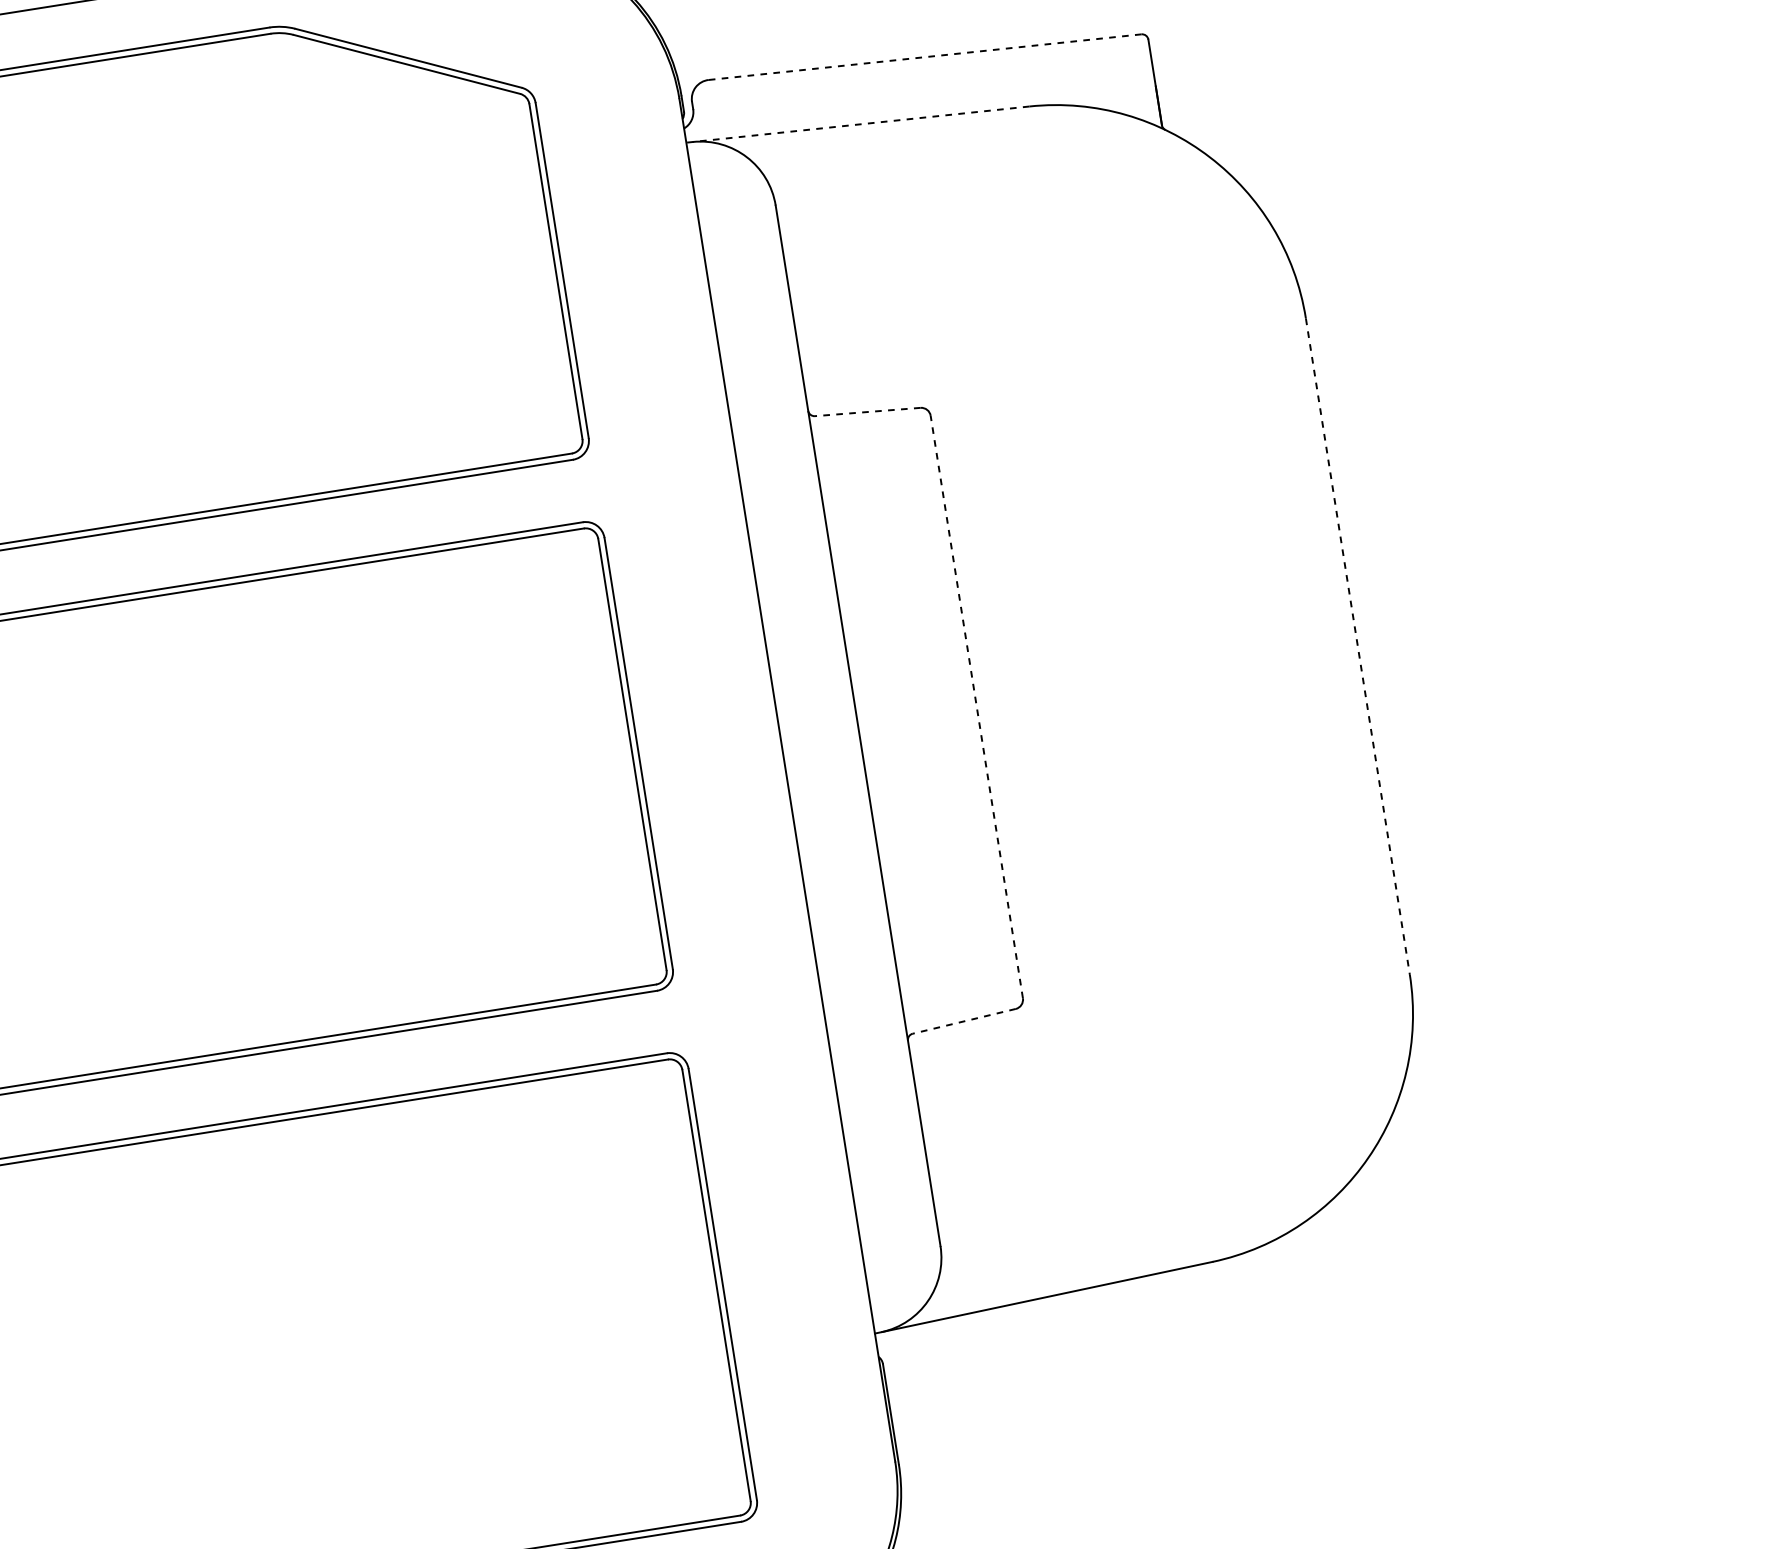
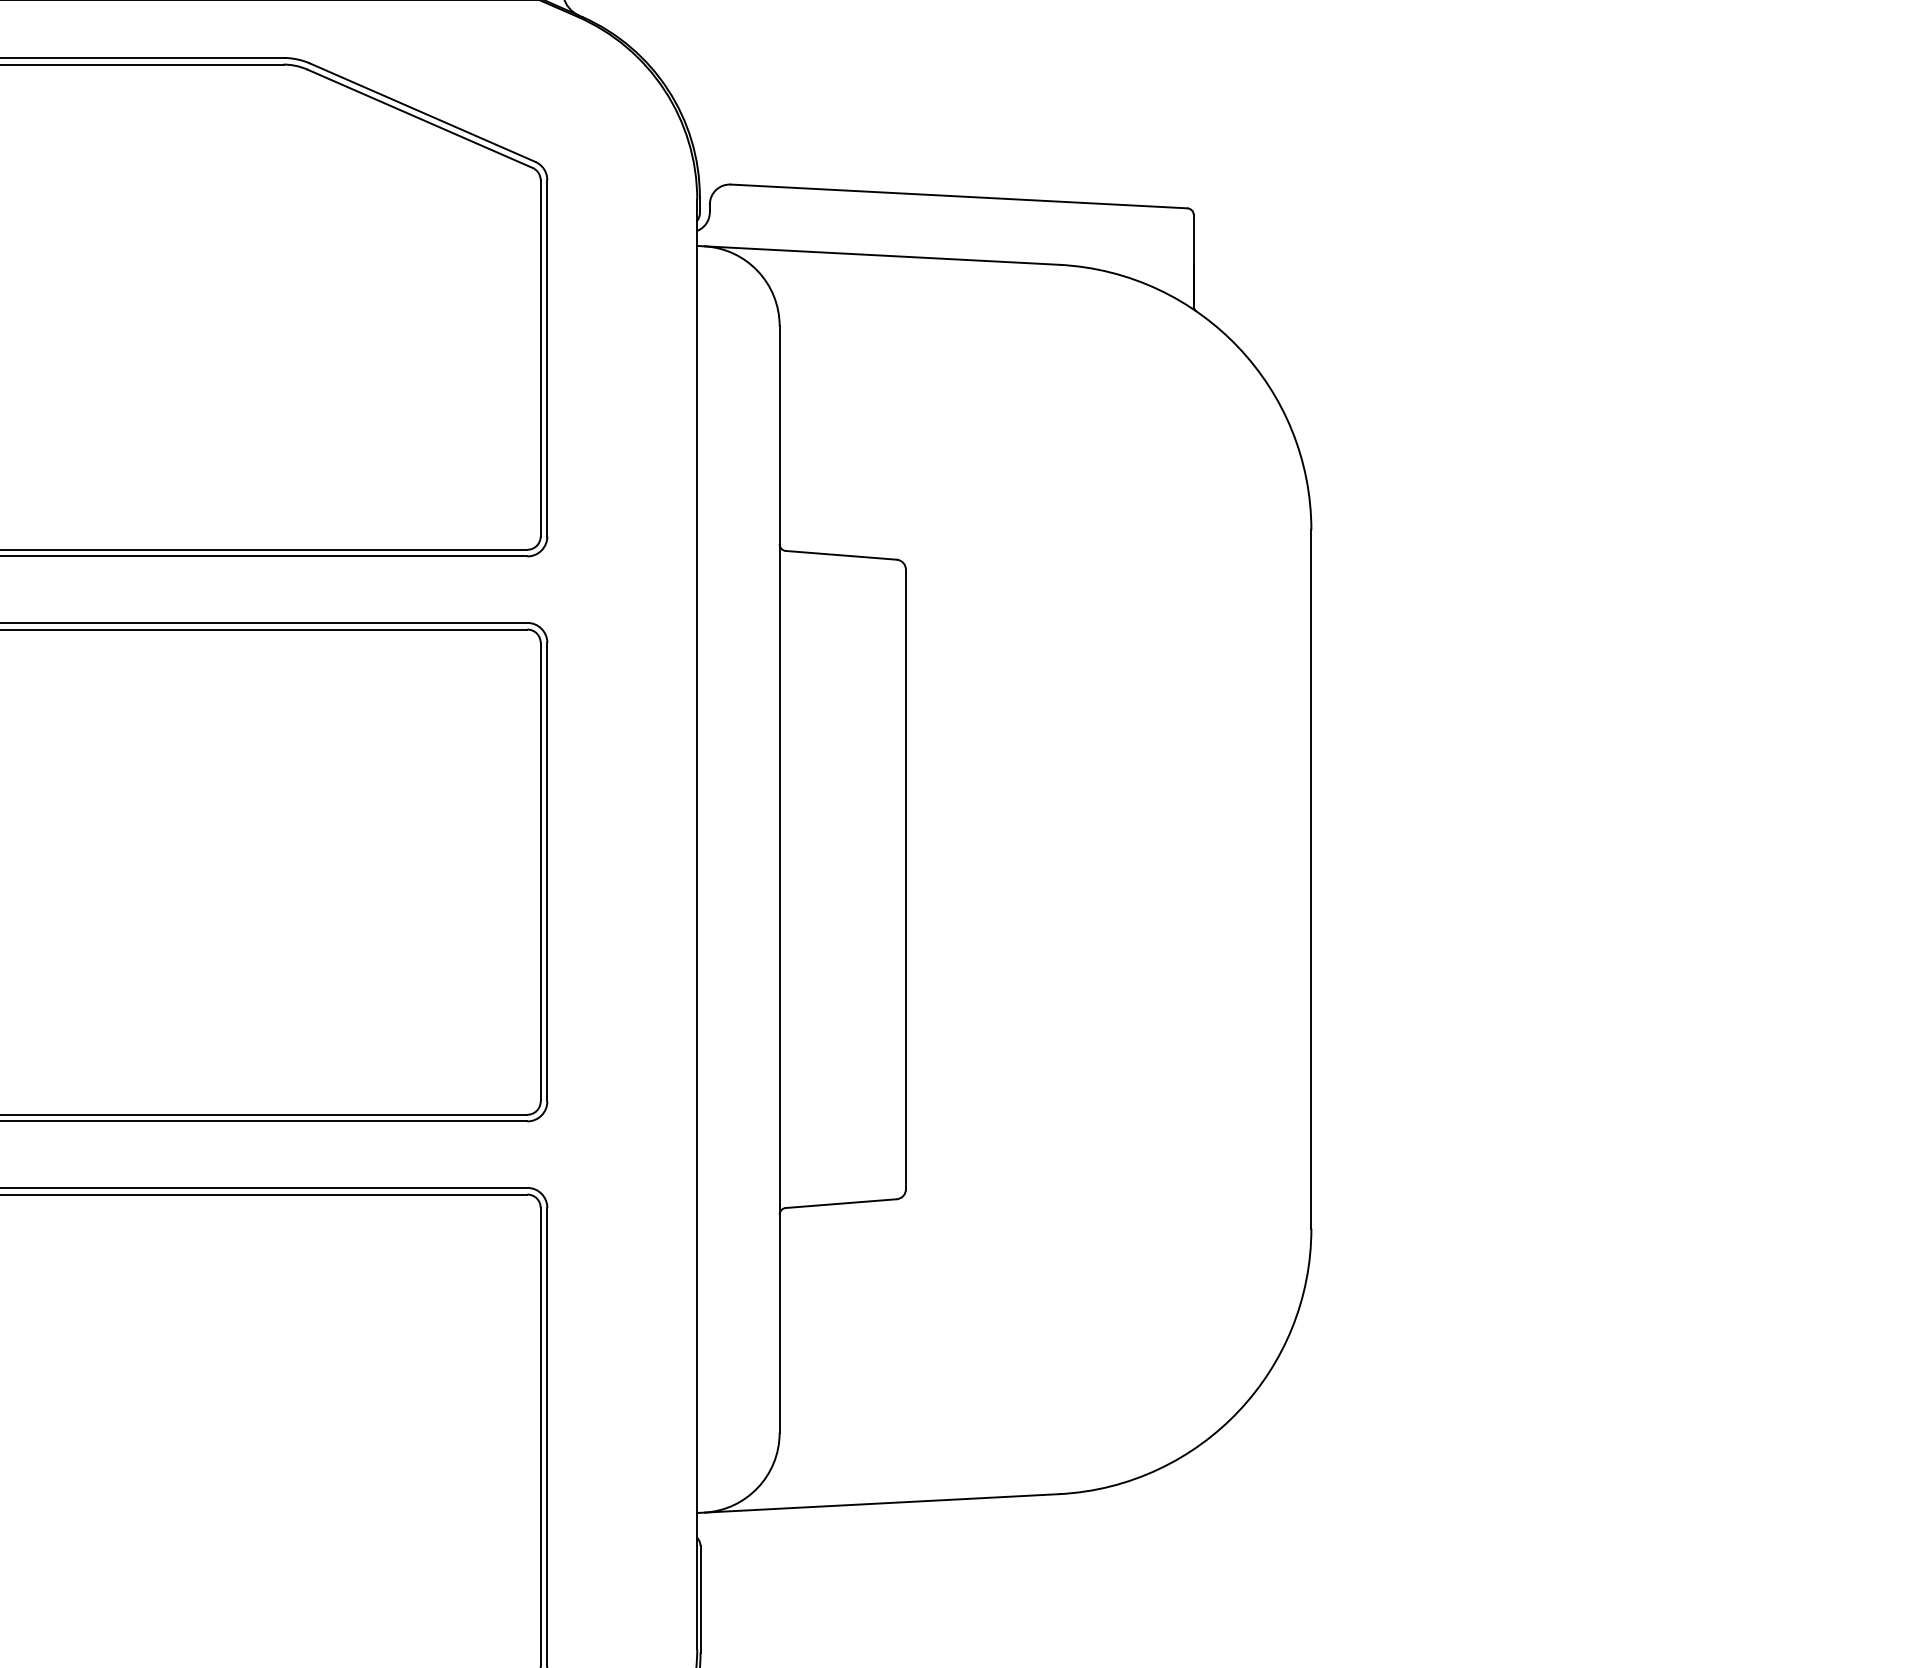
line: (925, 57) -> (959, 196), dashed -> solid
line: (857, 124) -> (877, 255), dashed -> solid
line: (868, 412) -> (841, 555), dashed -> solid
line: (1357, 646) -> (1311, 879), dashed -> solid
line: (976, 707) -> (905, 879), dashed -> solid
line: (964, 1021) -> (841, 1203), dashed -> solid

